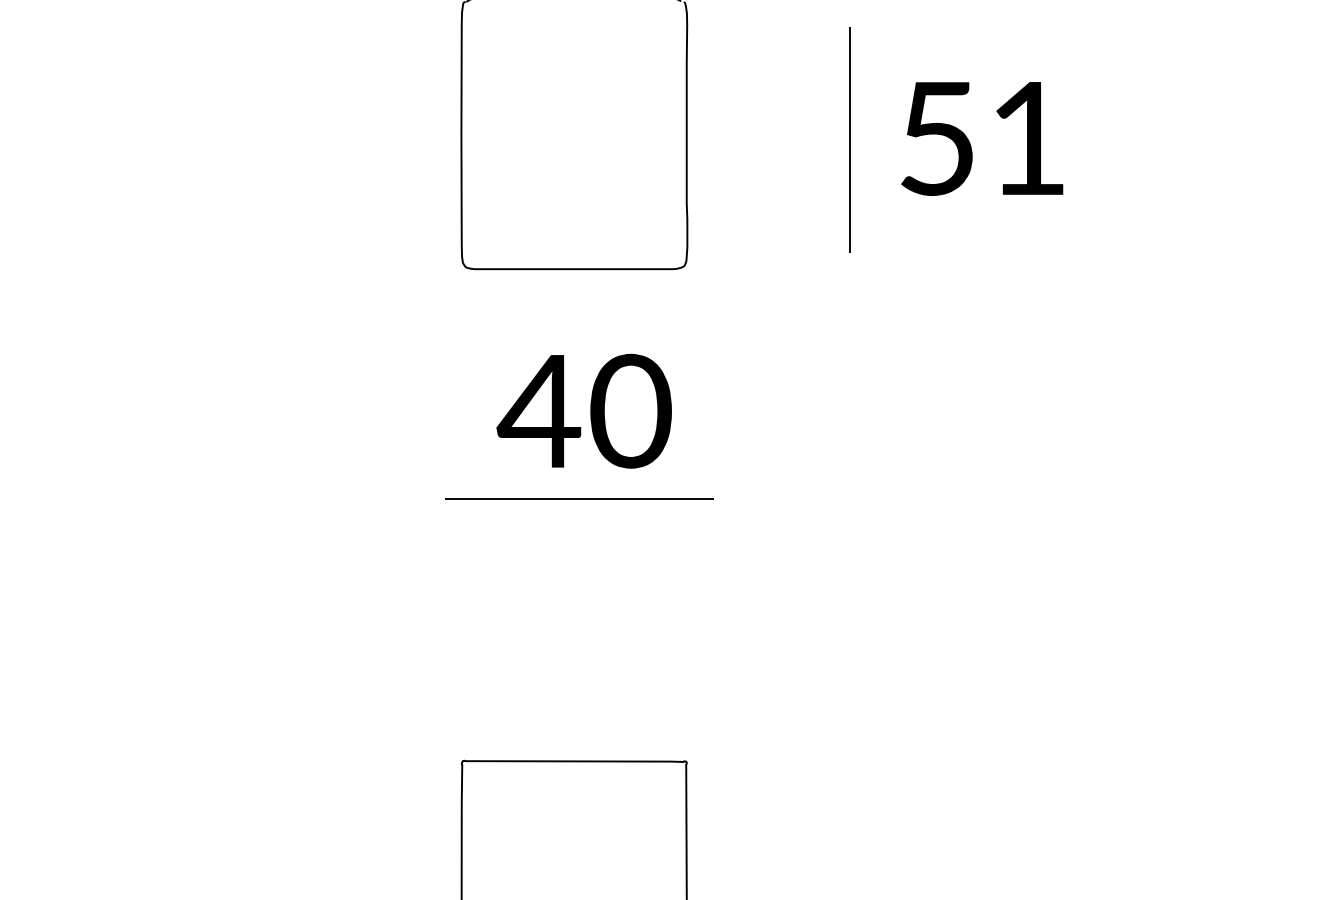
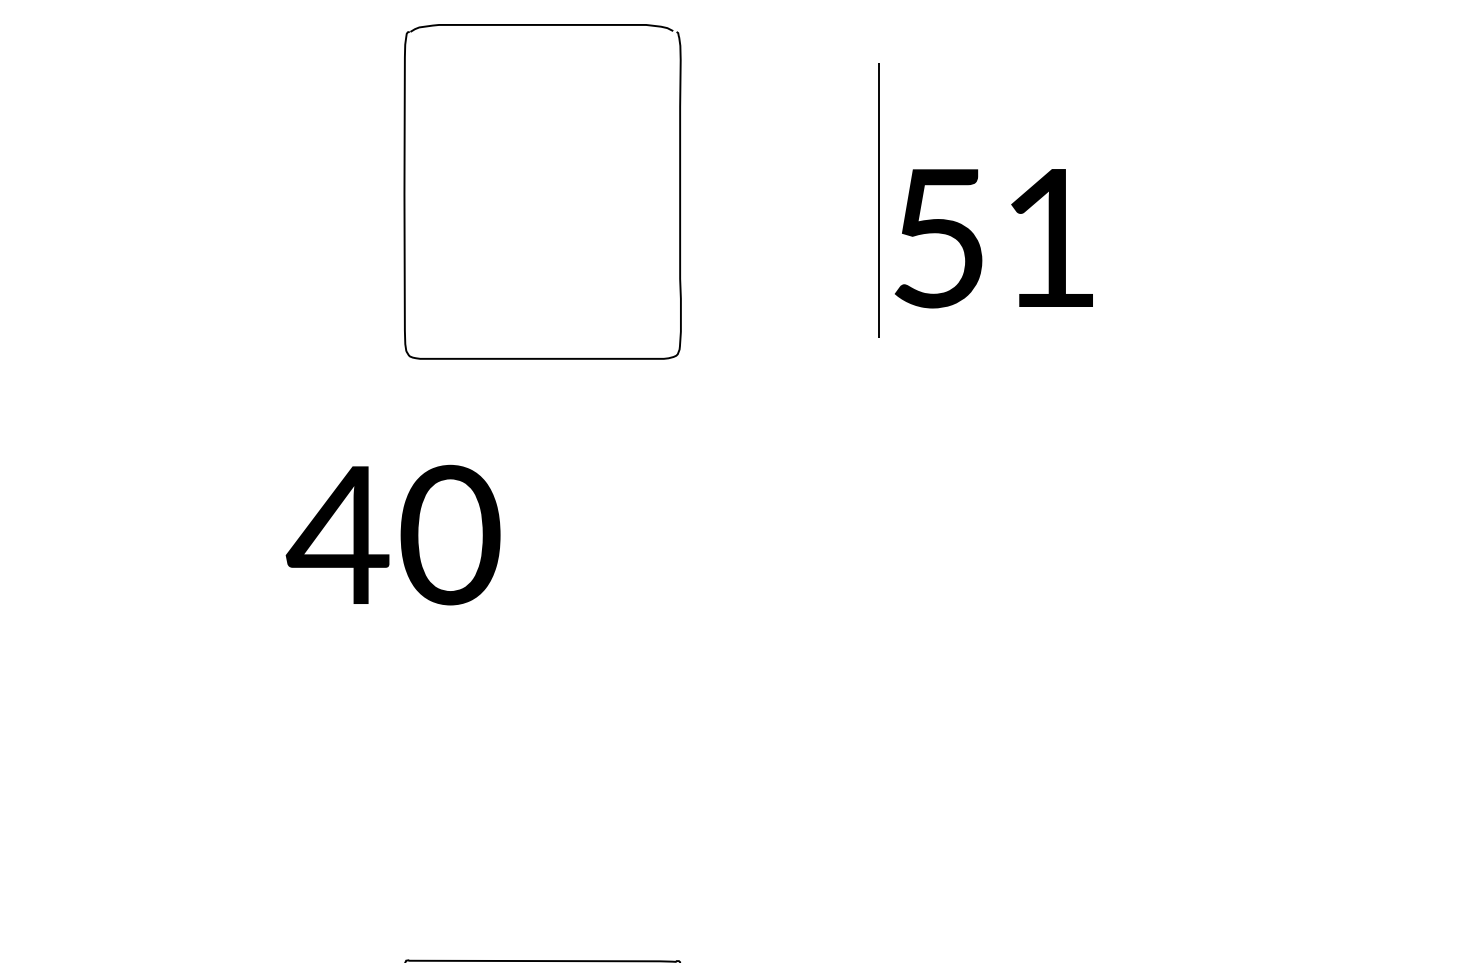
text: (982, 138) -> (994, 238), moved
text: (583, 410) -> (392, 534), moved
line: (579, 498) -> (548, 639), removed

